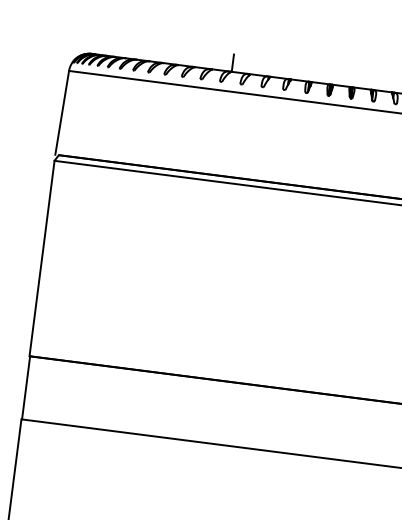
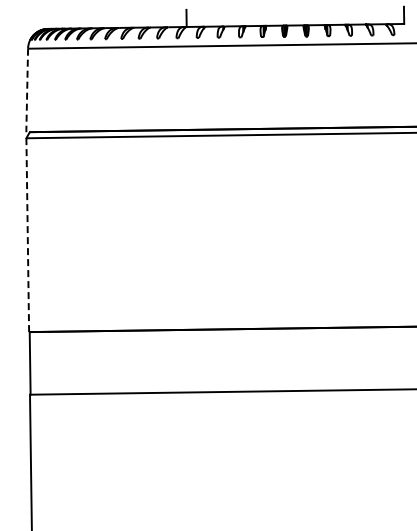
line: (62, 112) -> (27, 90), solid -> dashed
line: (41, 258) -> (27, 235), solid -> dashed

